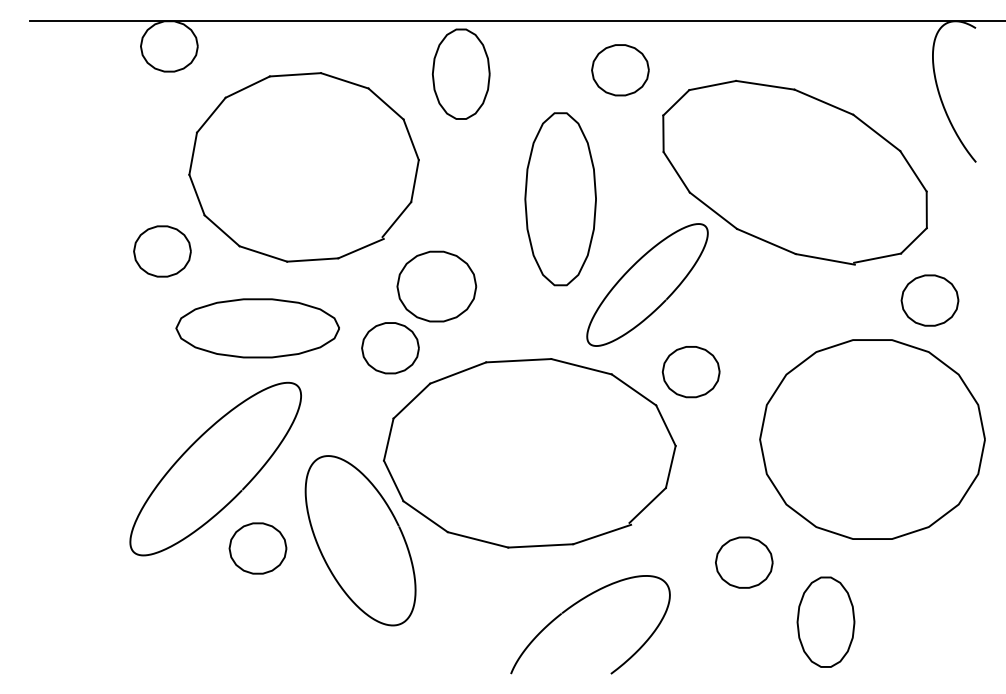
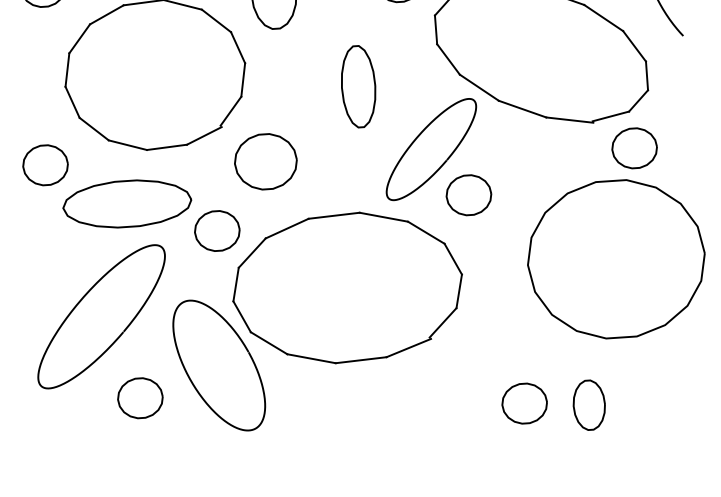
part: (560, 199) -> (358, 86), size x0.6
part: (162, 251) -> (45, 165), moved
part: (929, 300) -> (634, 148), moved
part: (390, 348) -> (217, 231), moved
part: (690, 372) -> (468, 195), moved
part: (257, 548) -> (140, 398), moved
part: (744, 562) -> (524, 403), moved
part: (576, 604) -> (392, 404), removed
part: (825, 621) -> (588, 404), size x0.7

